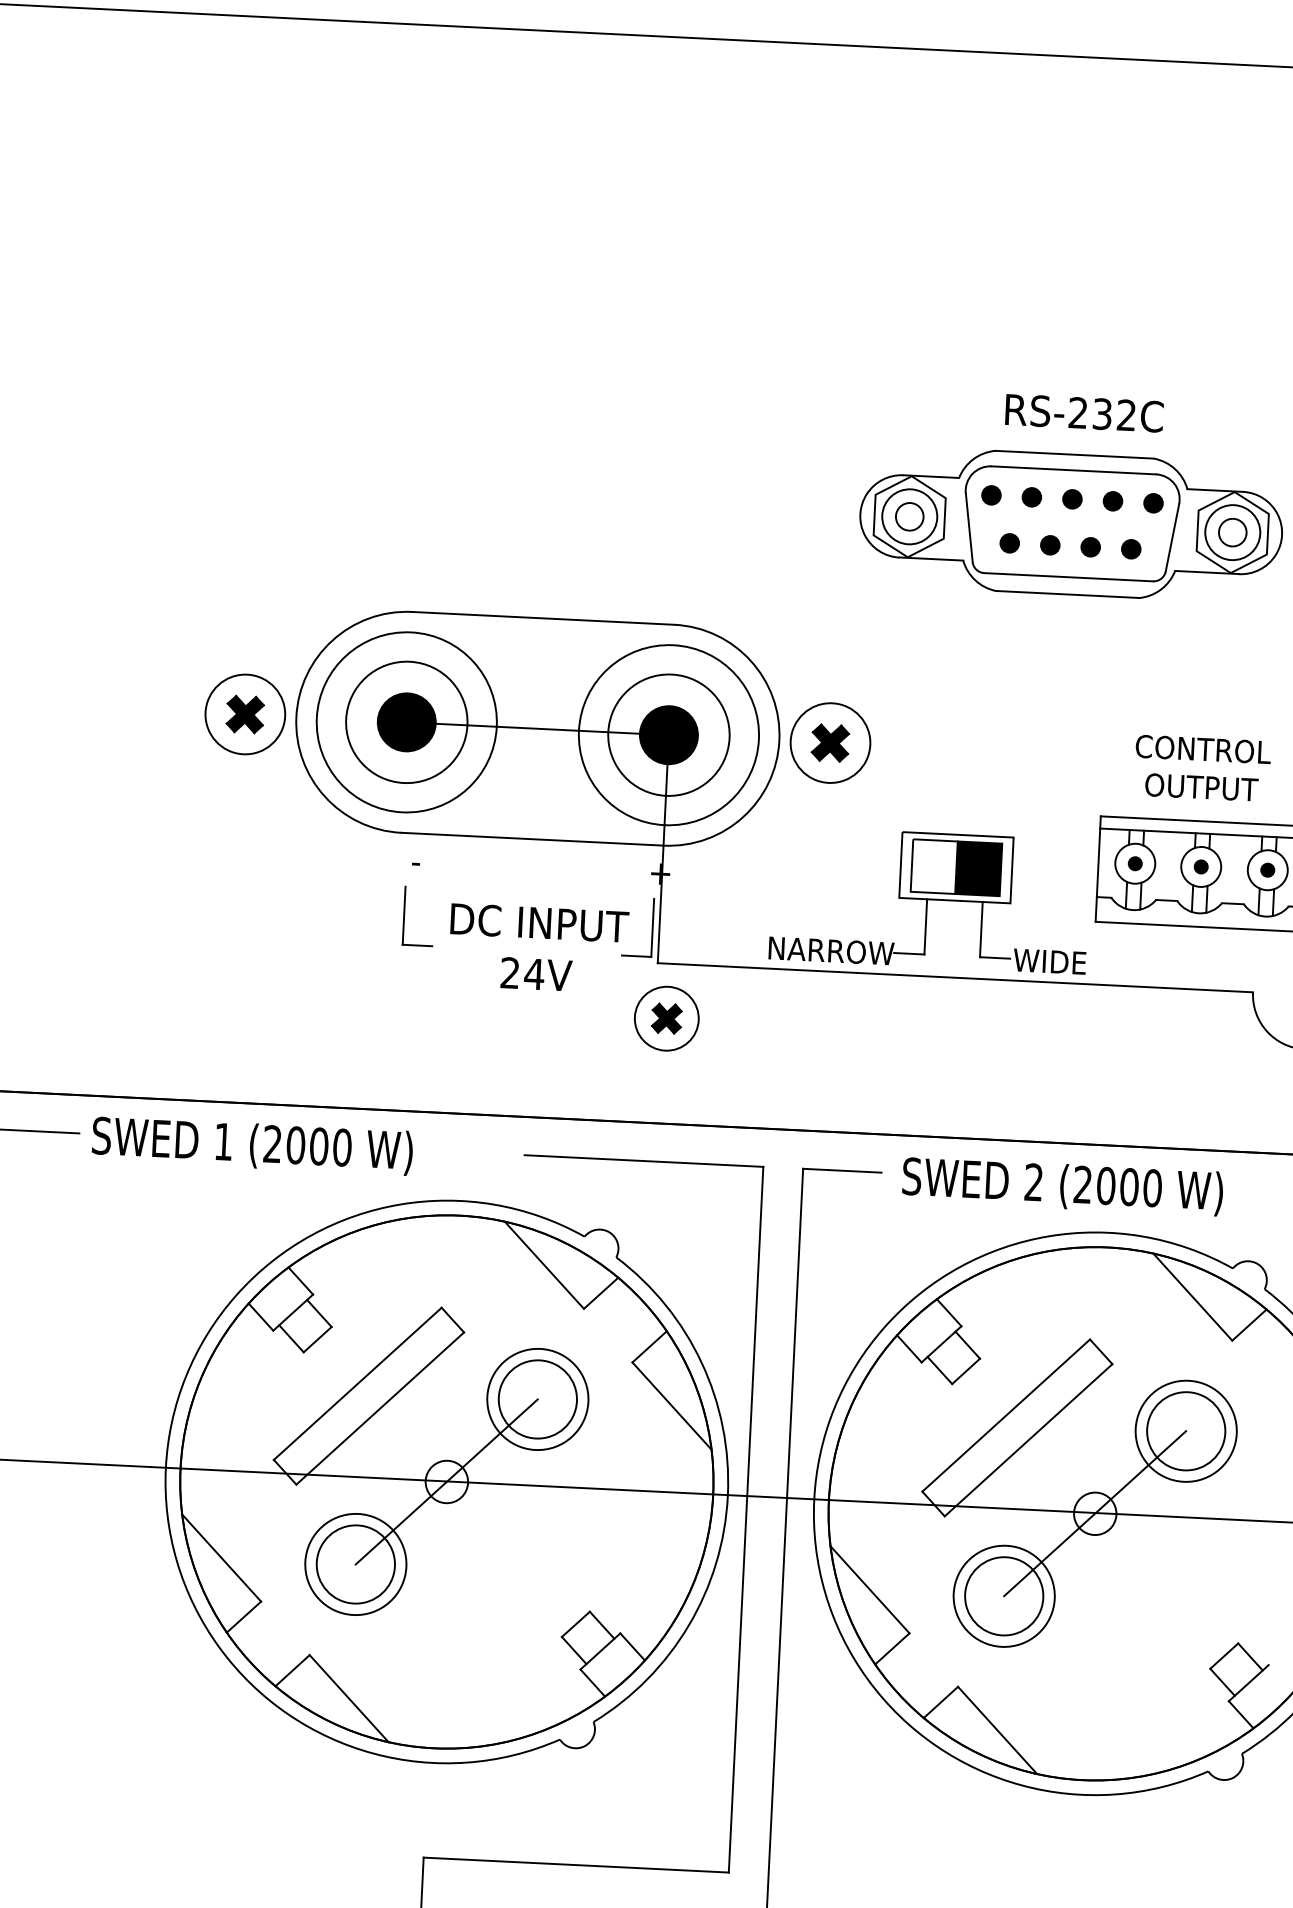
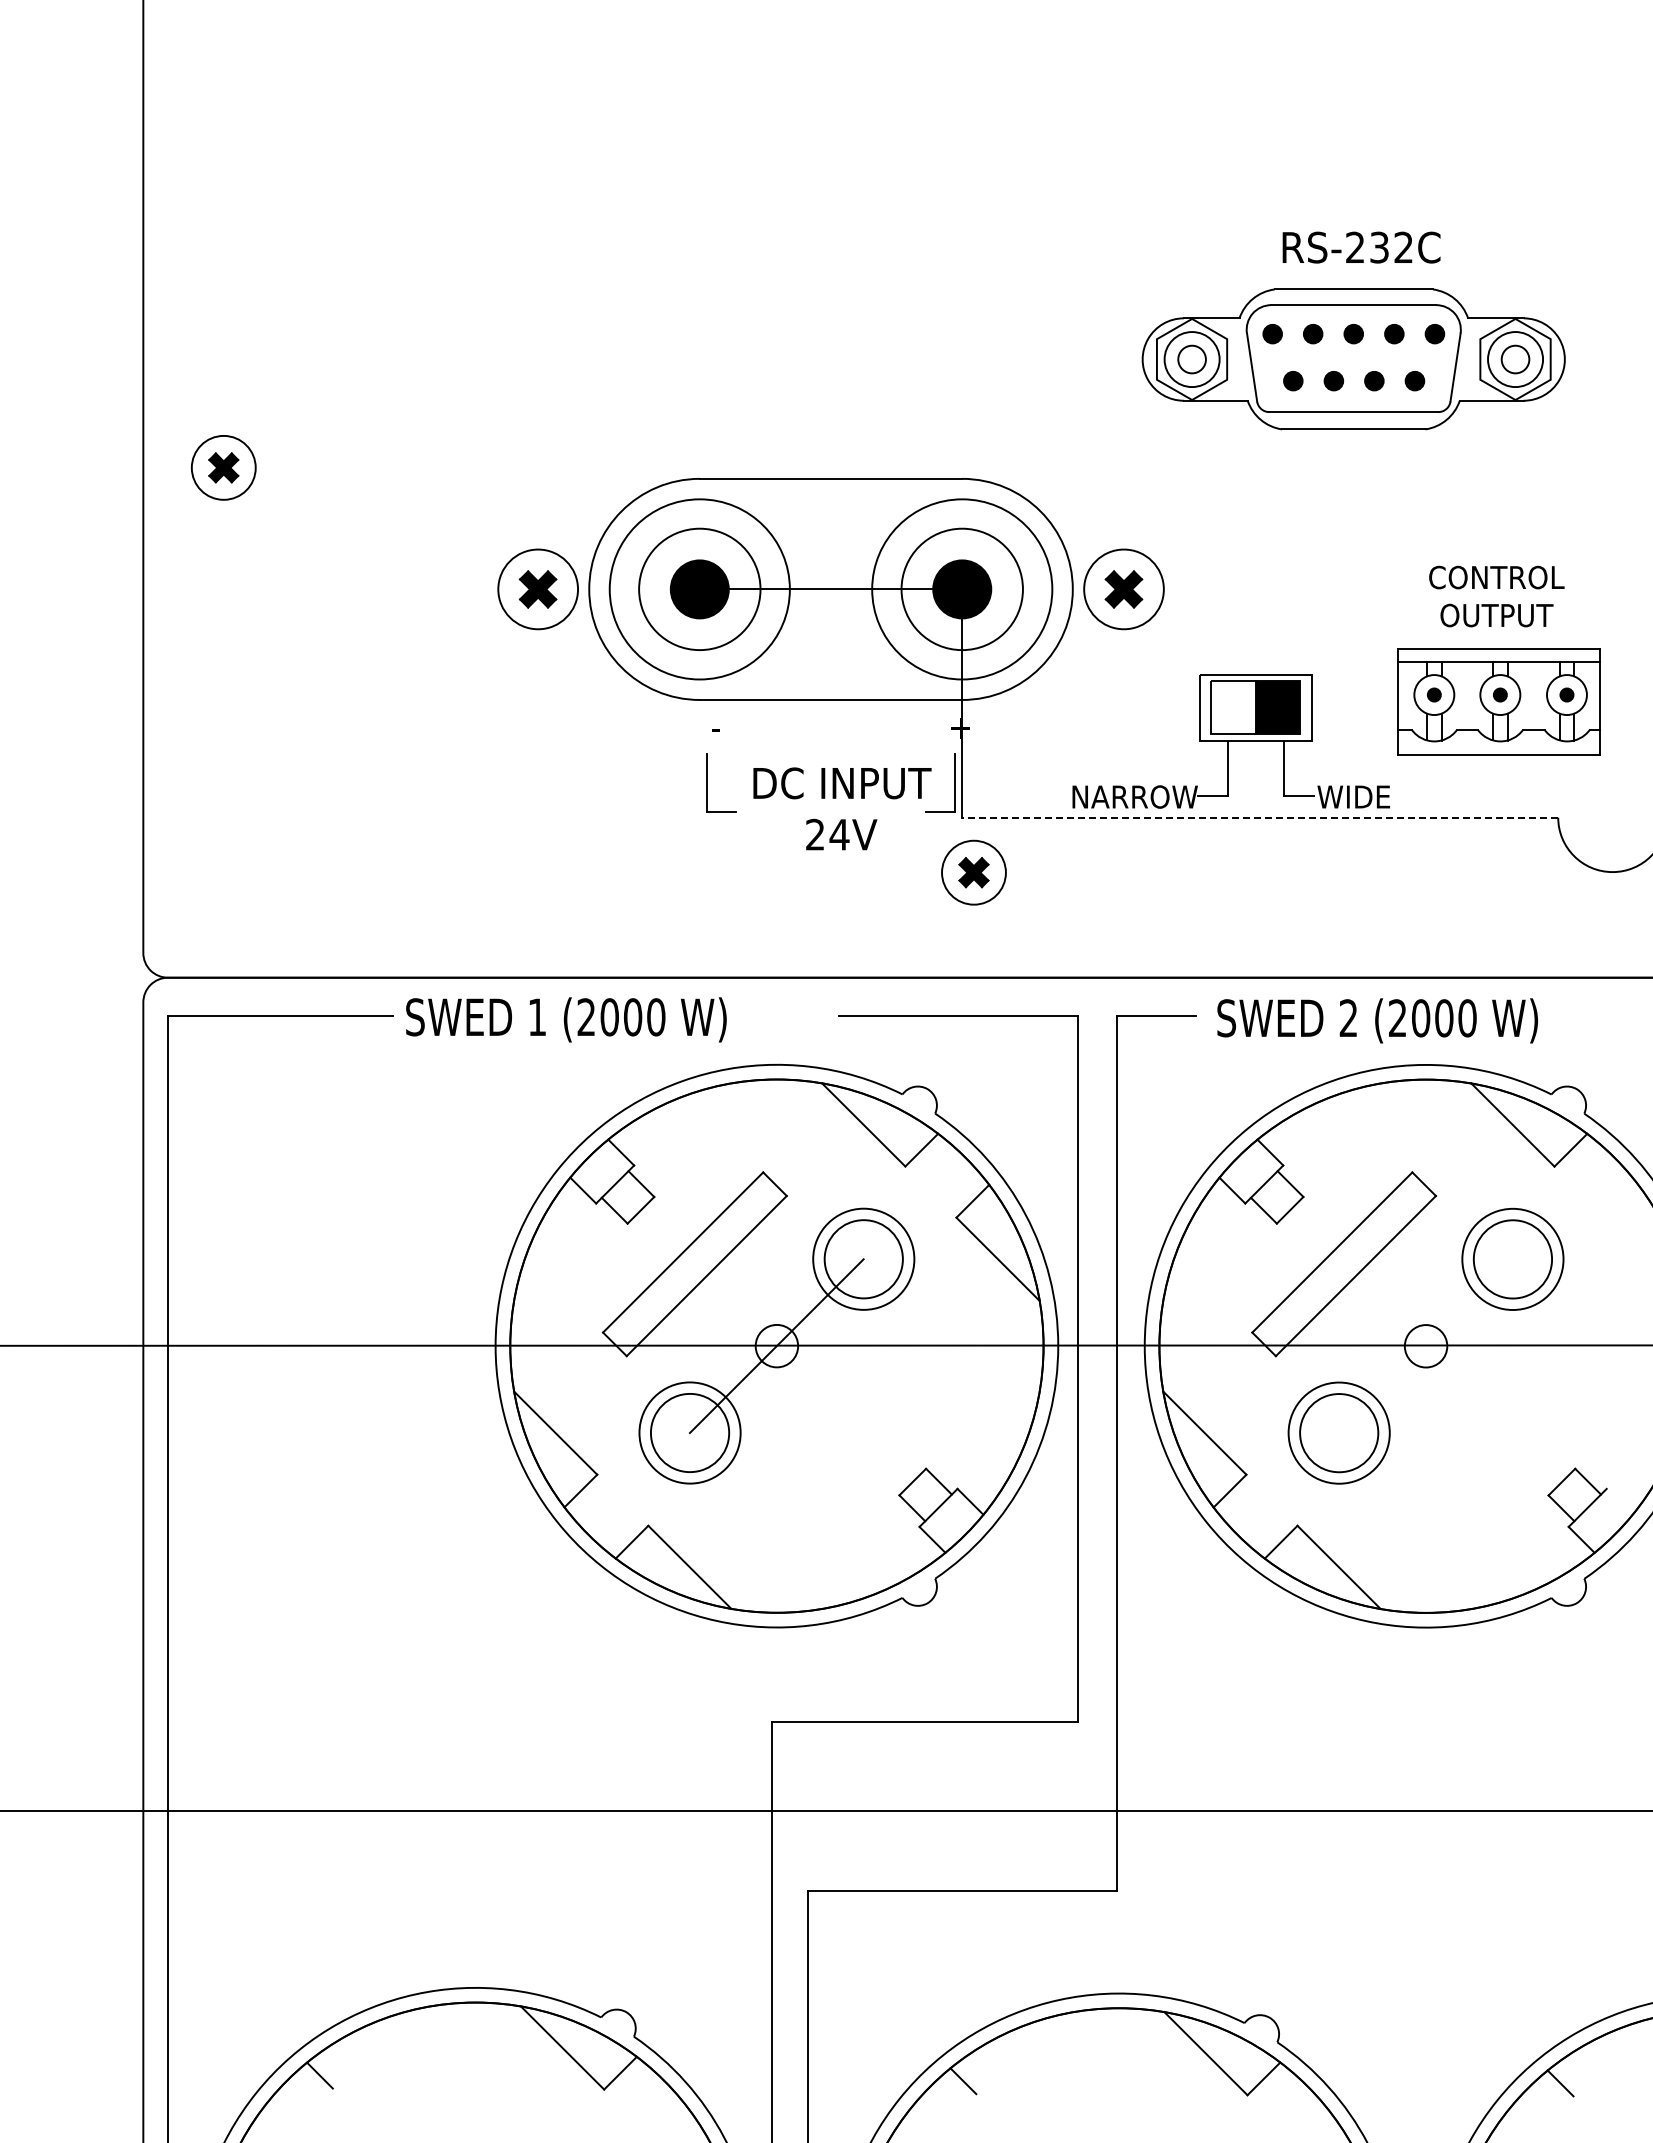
line: (955, 977) -> (1260, 817), solid -> dashed
line: (1094, 1514) -> (1425, 1346), removed

